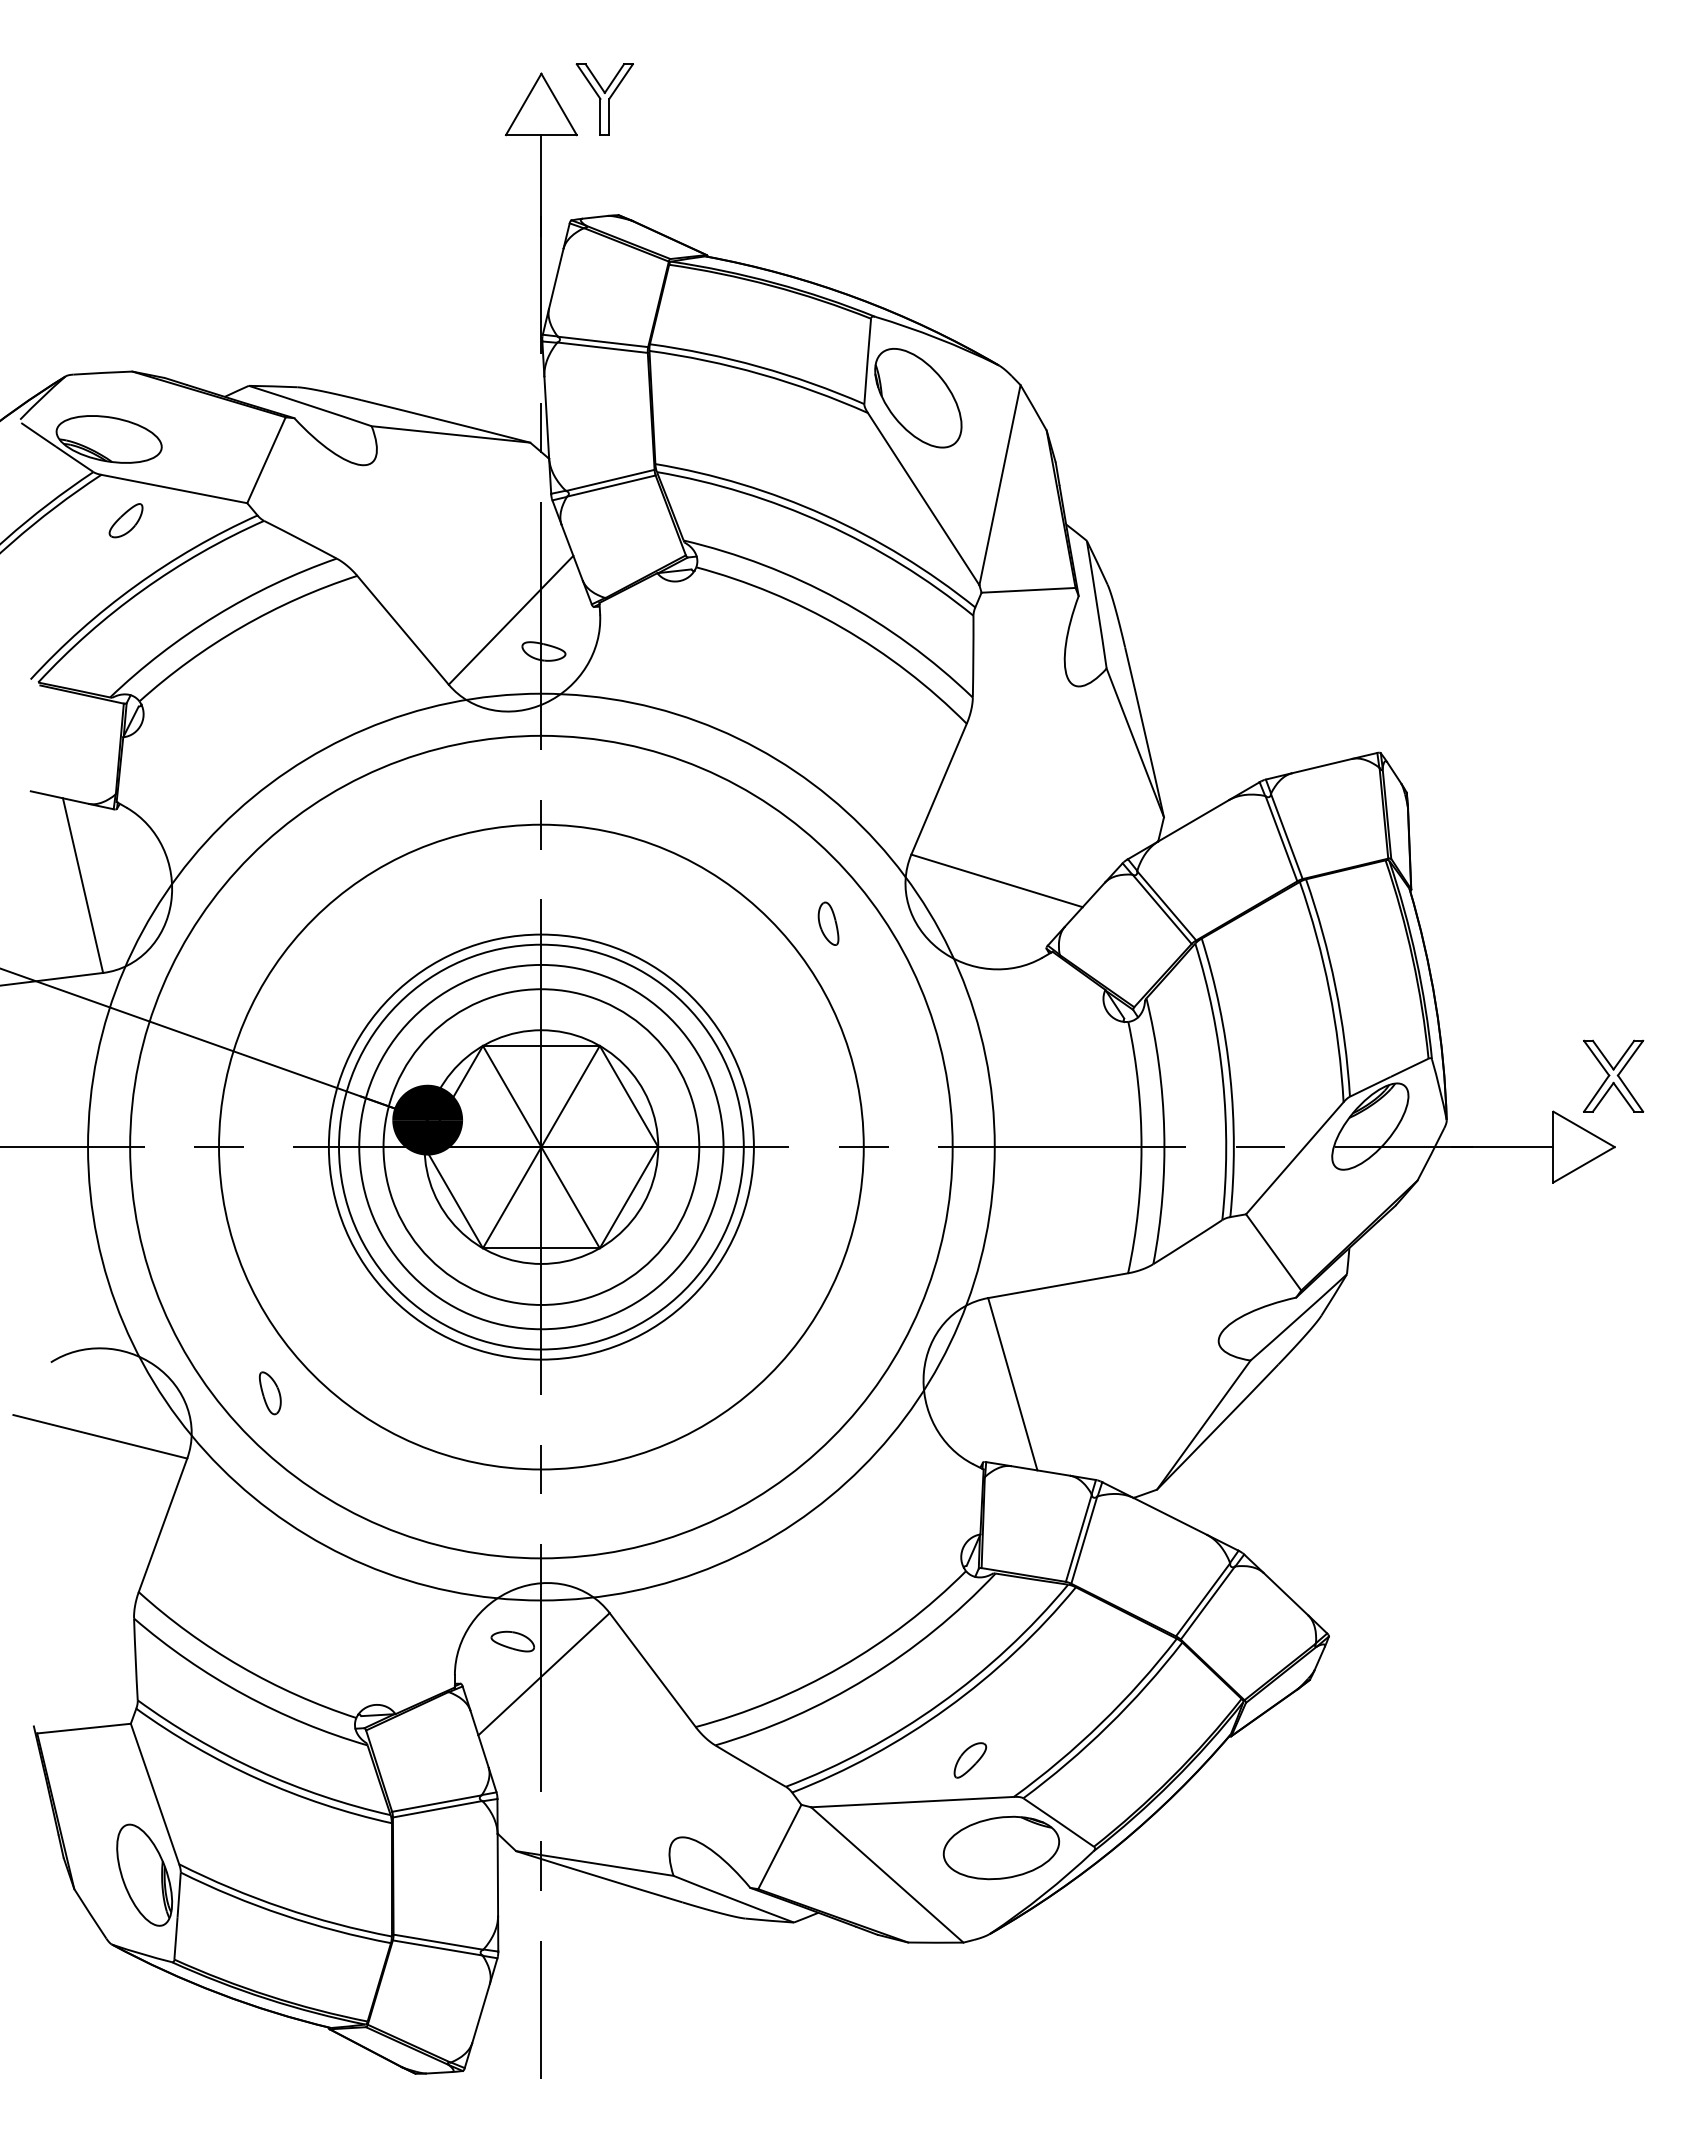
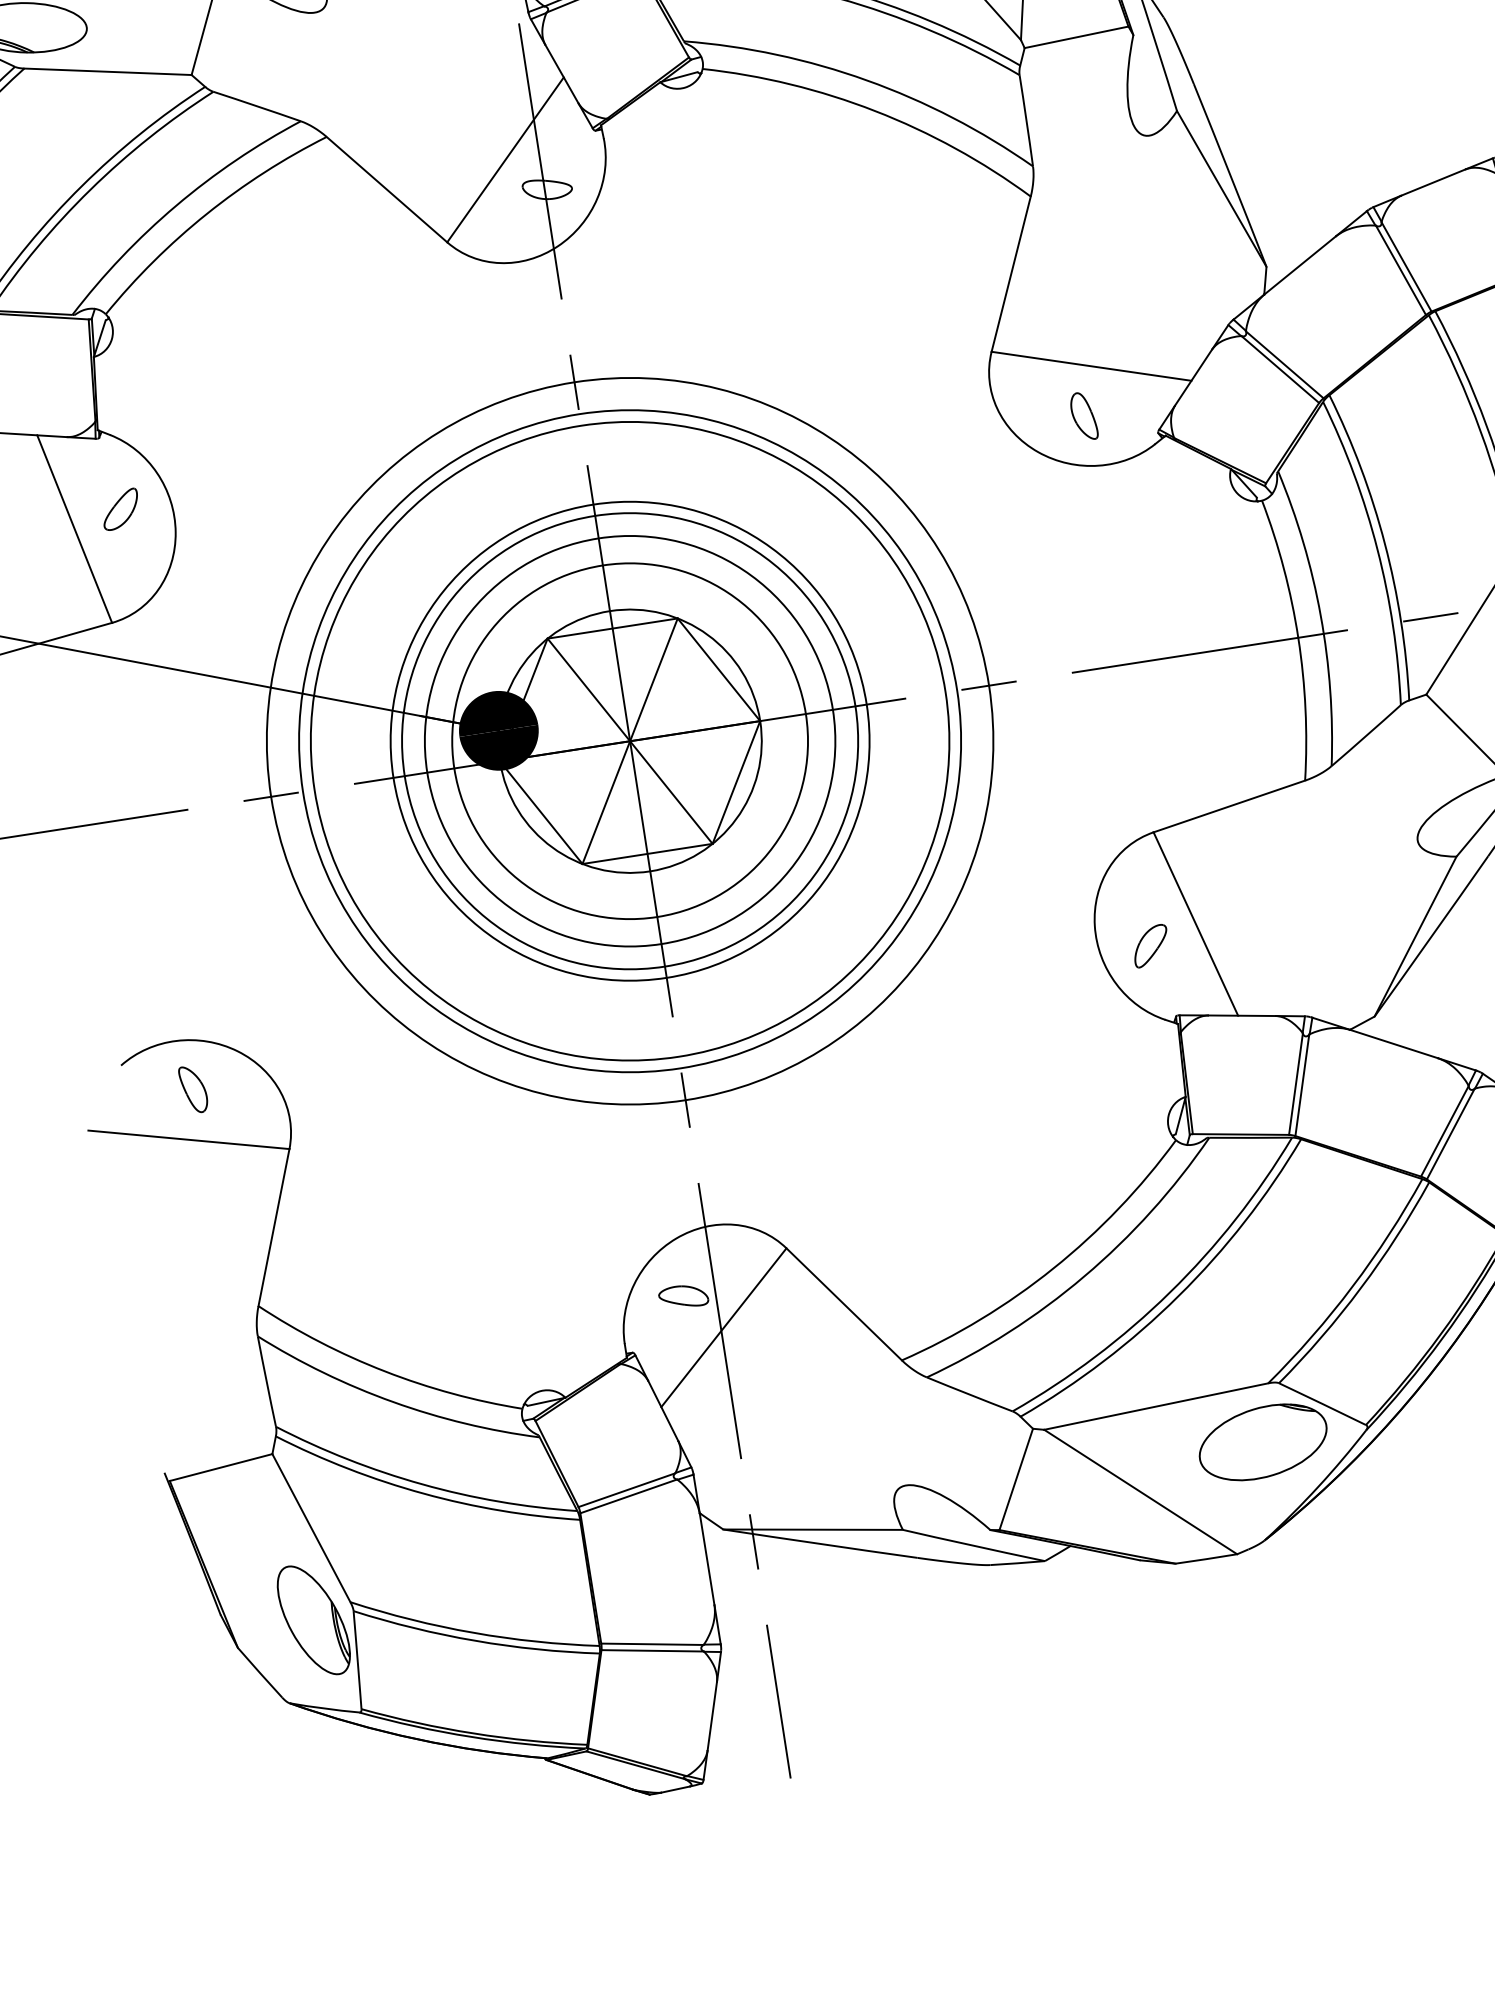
part: (125, 520) -> (120, 509), moved
part: (828, 923) -> (1083, 416), moved
circle: (541, 1146) -> (630, 740), size x0.62
circle: (541, 1146) -> (630, 740), size x0.71
part: (269, 1393) -> (192, 1089), moved
part: (970, 1760) -> (1151, 946), moved

